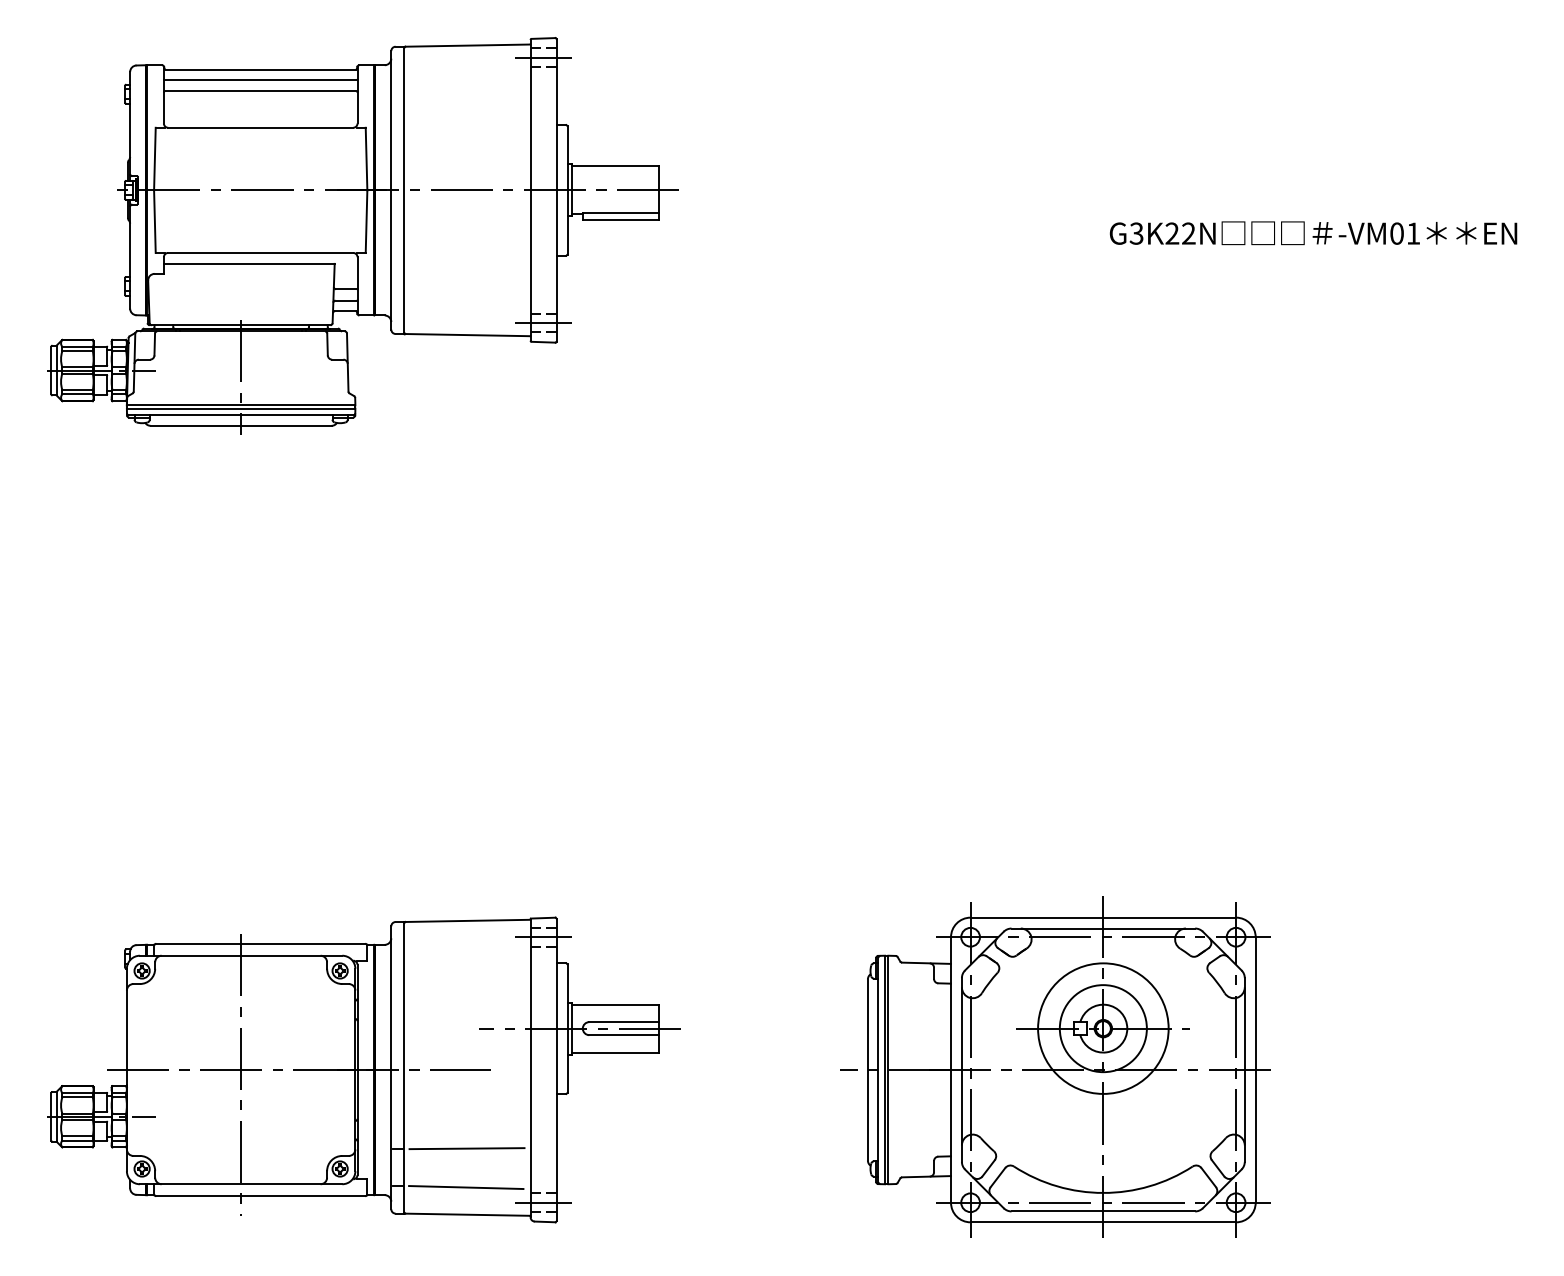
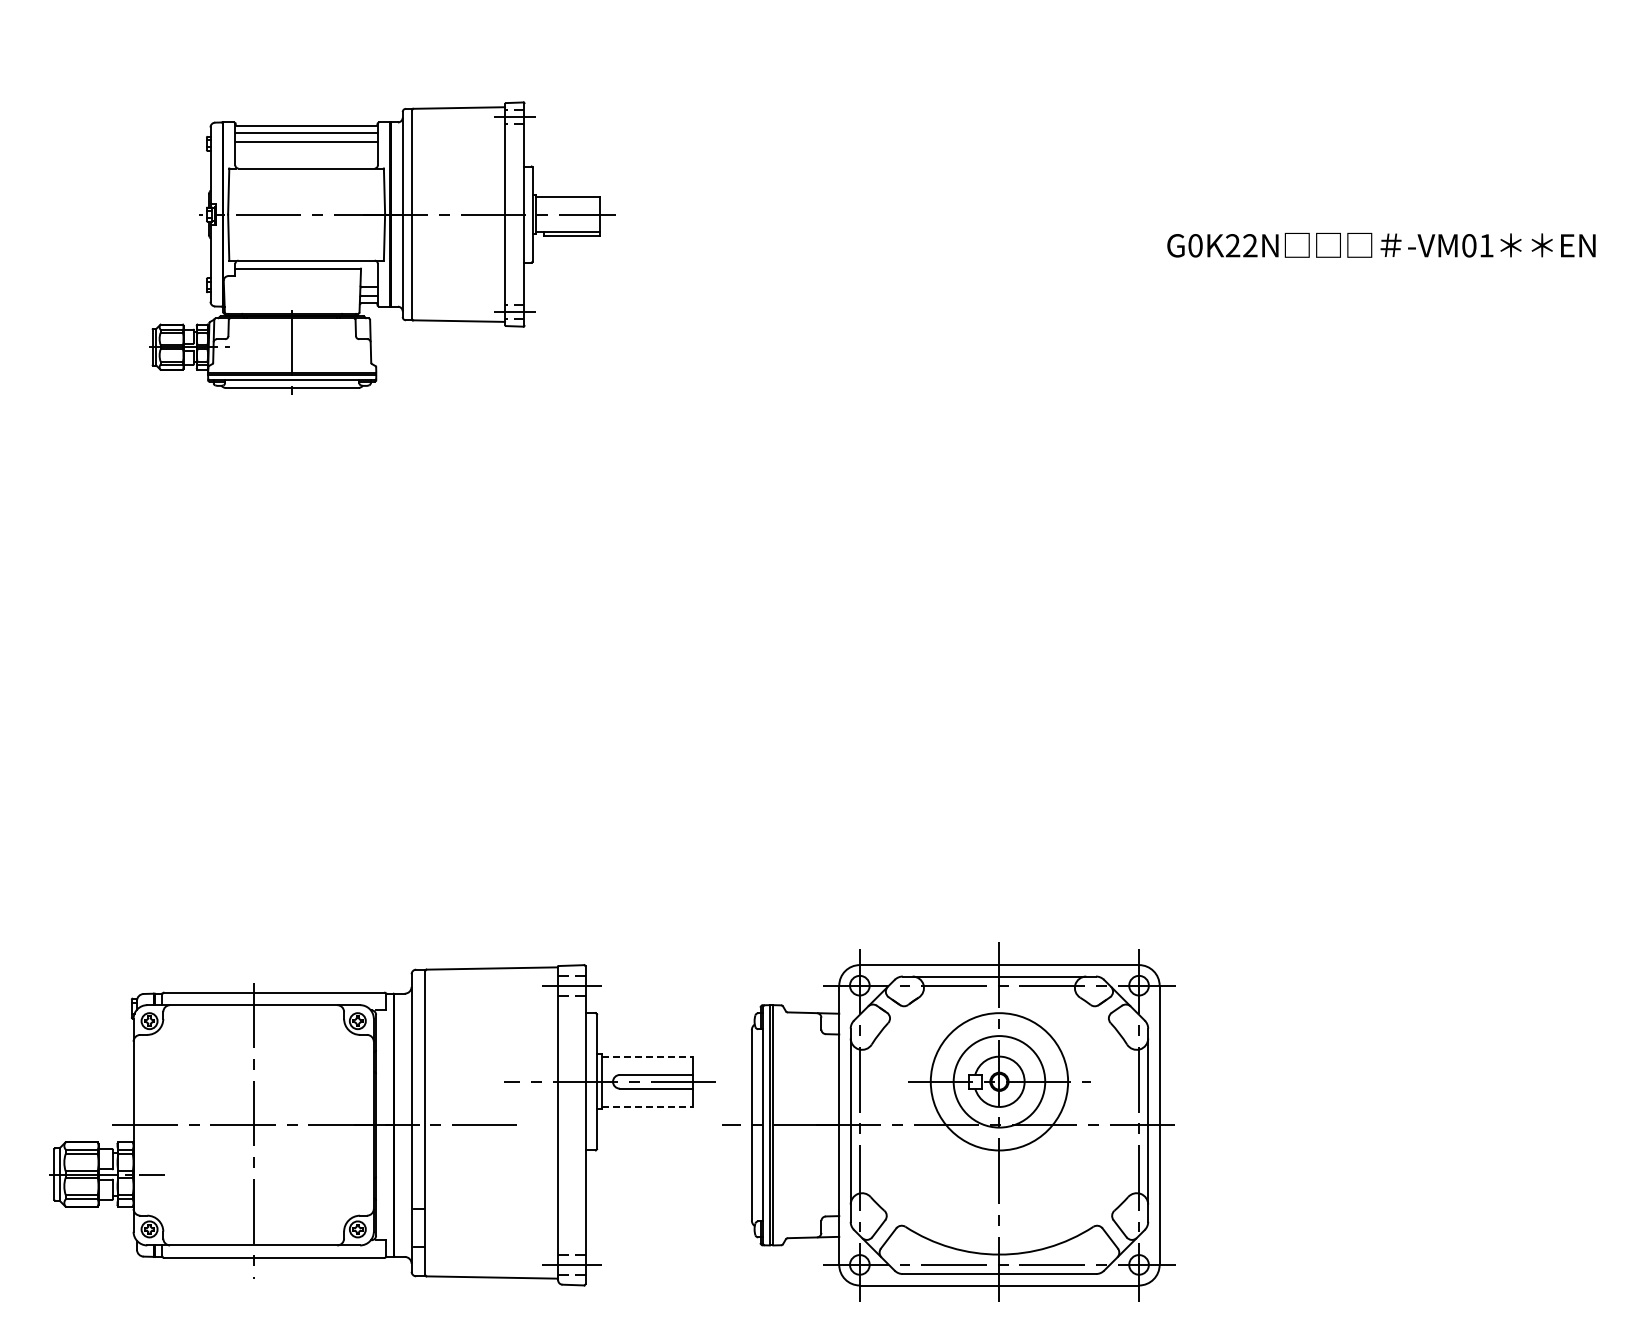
text: (1136, 233) -> (1195, 245), G3K22N -> G0K22N
part: (362, 235) -> (381, 247), size x0.7
line: (615, 1004) -> (647, 1056), solid -> dashed
line: (615, 1052) -> (647, 1106), solid -> dashed
part: (1054, 1066) -> (948, 1121), moved
line: (466, 1148) -> (490, 1207), removed
line: (466, 1187) -> (490, 1248), removed

